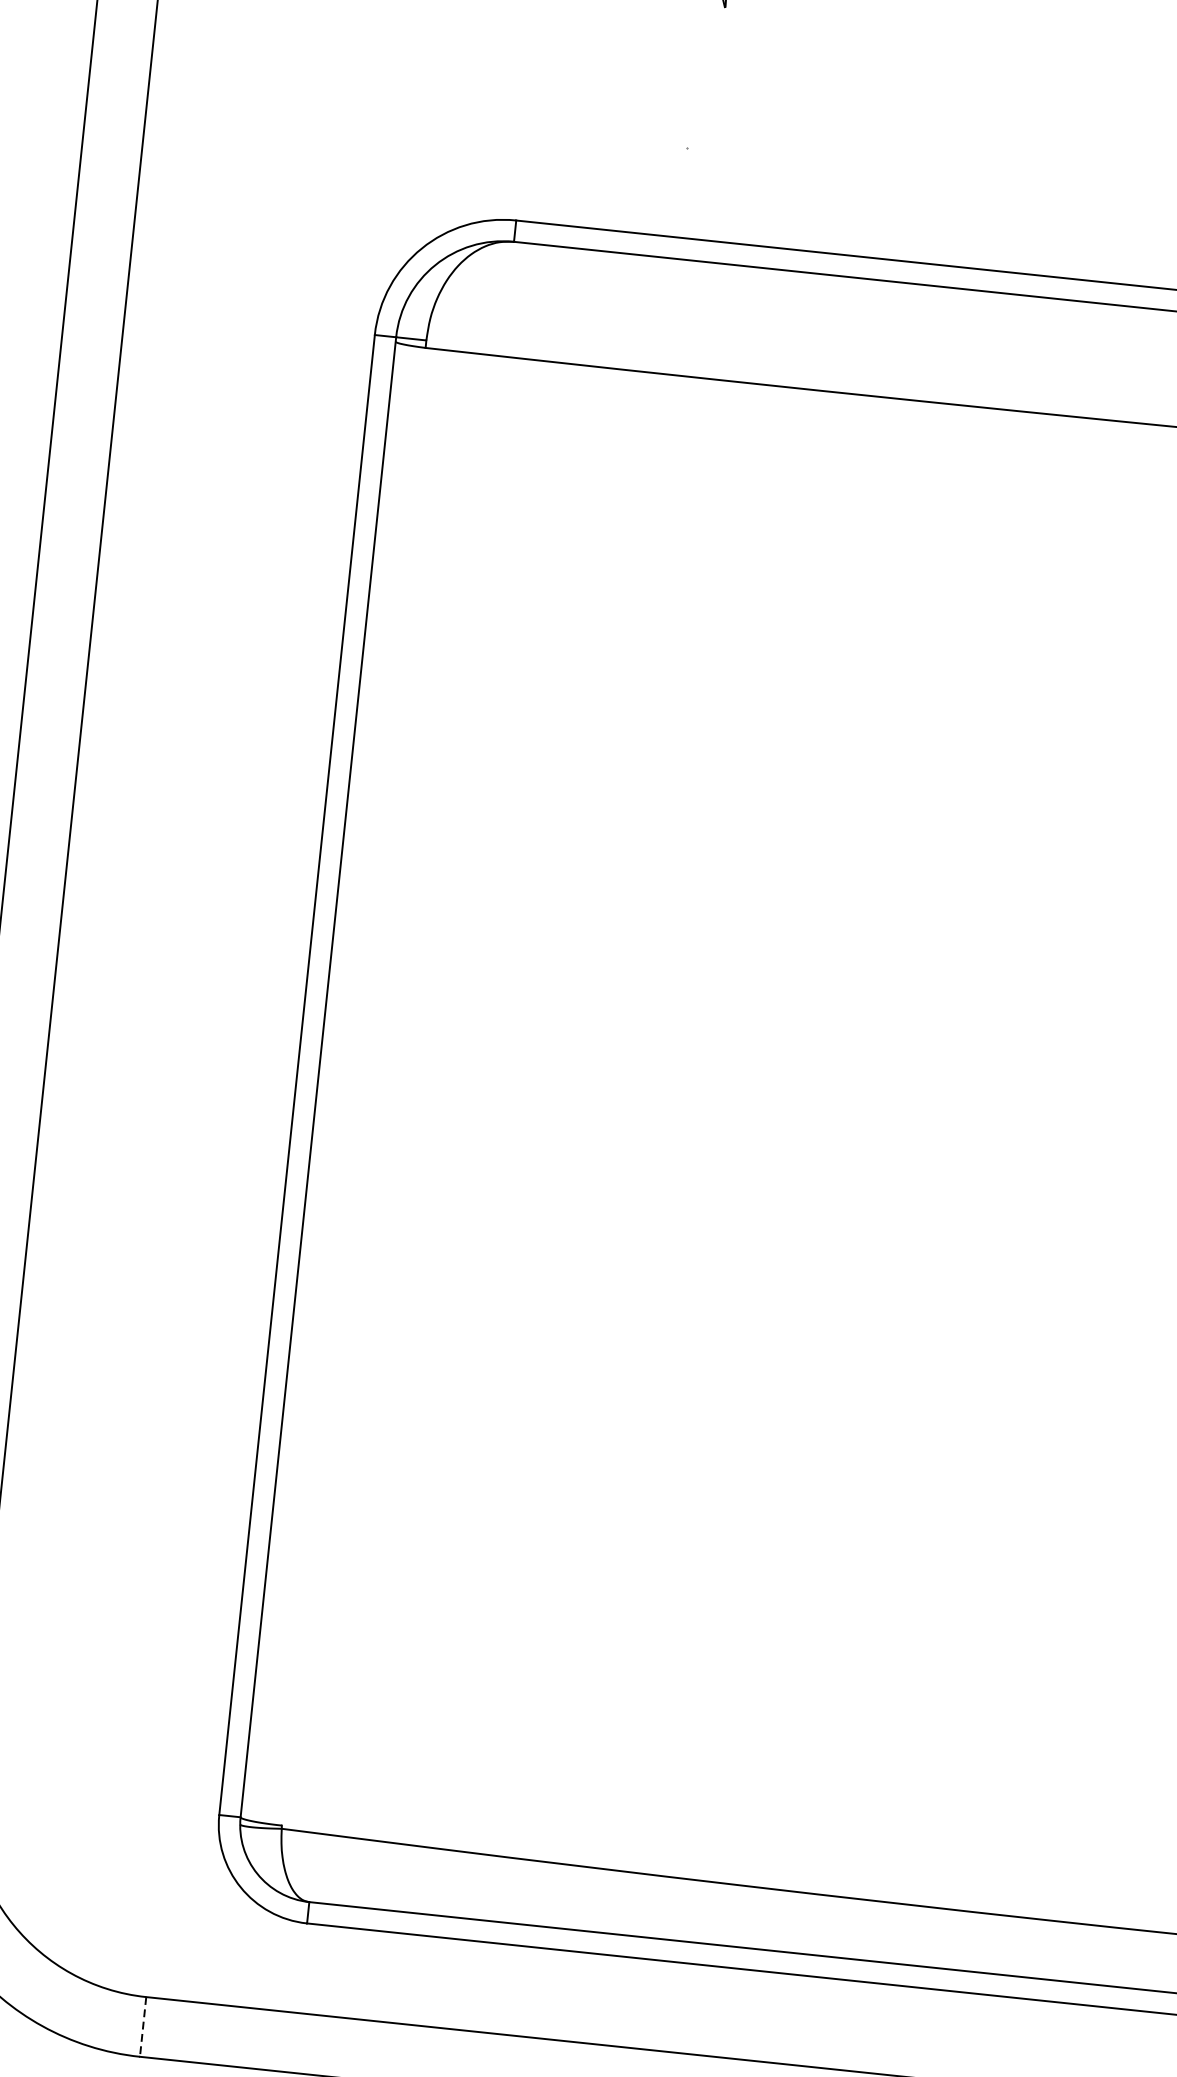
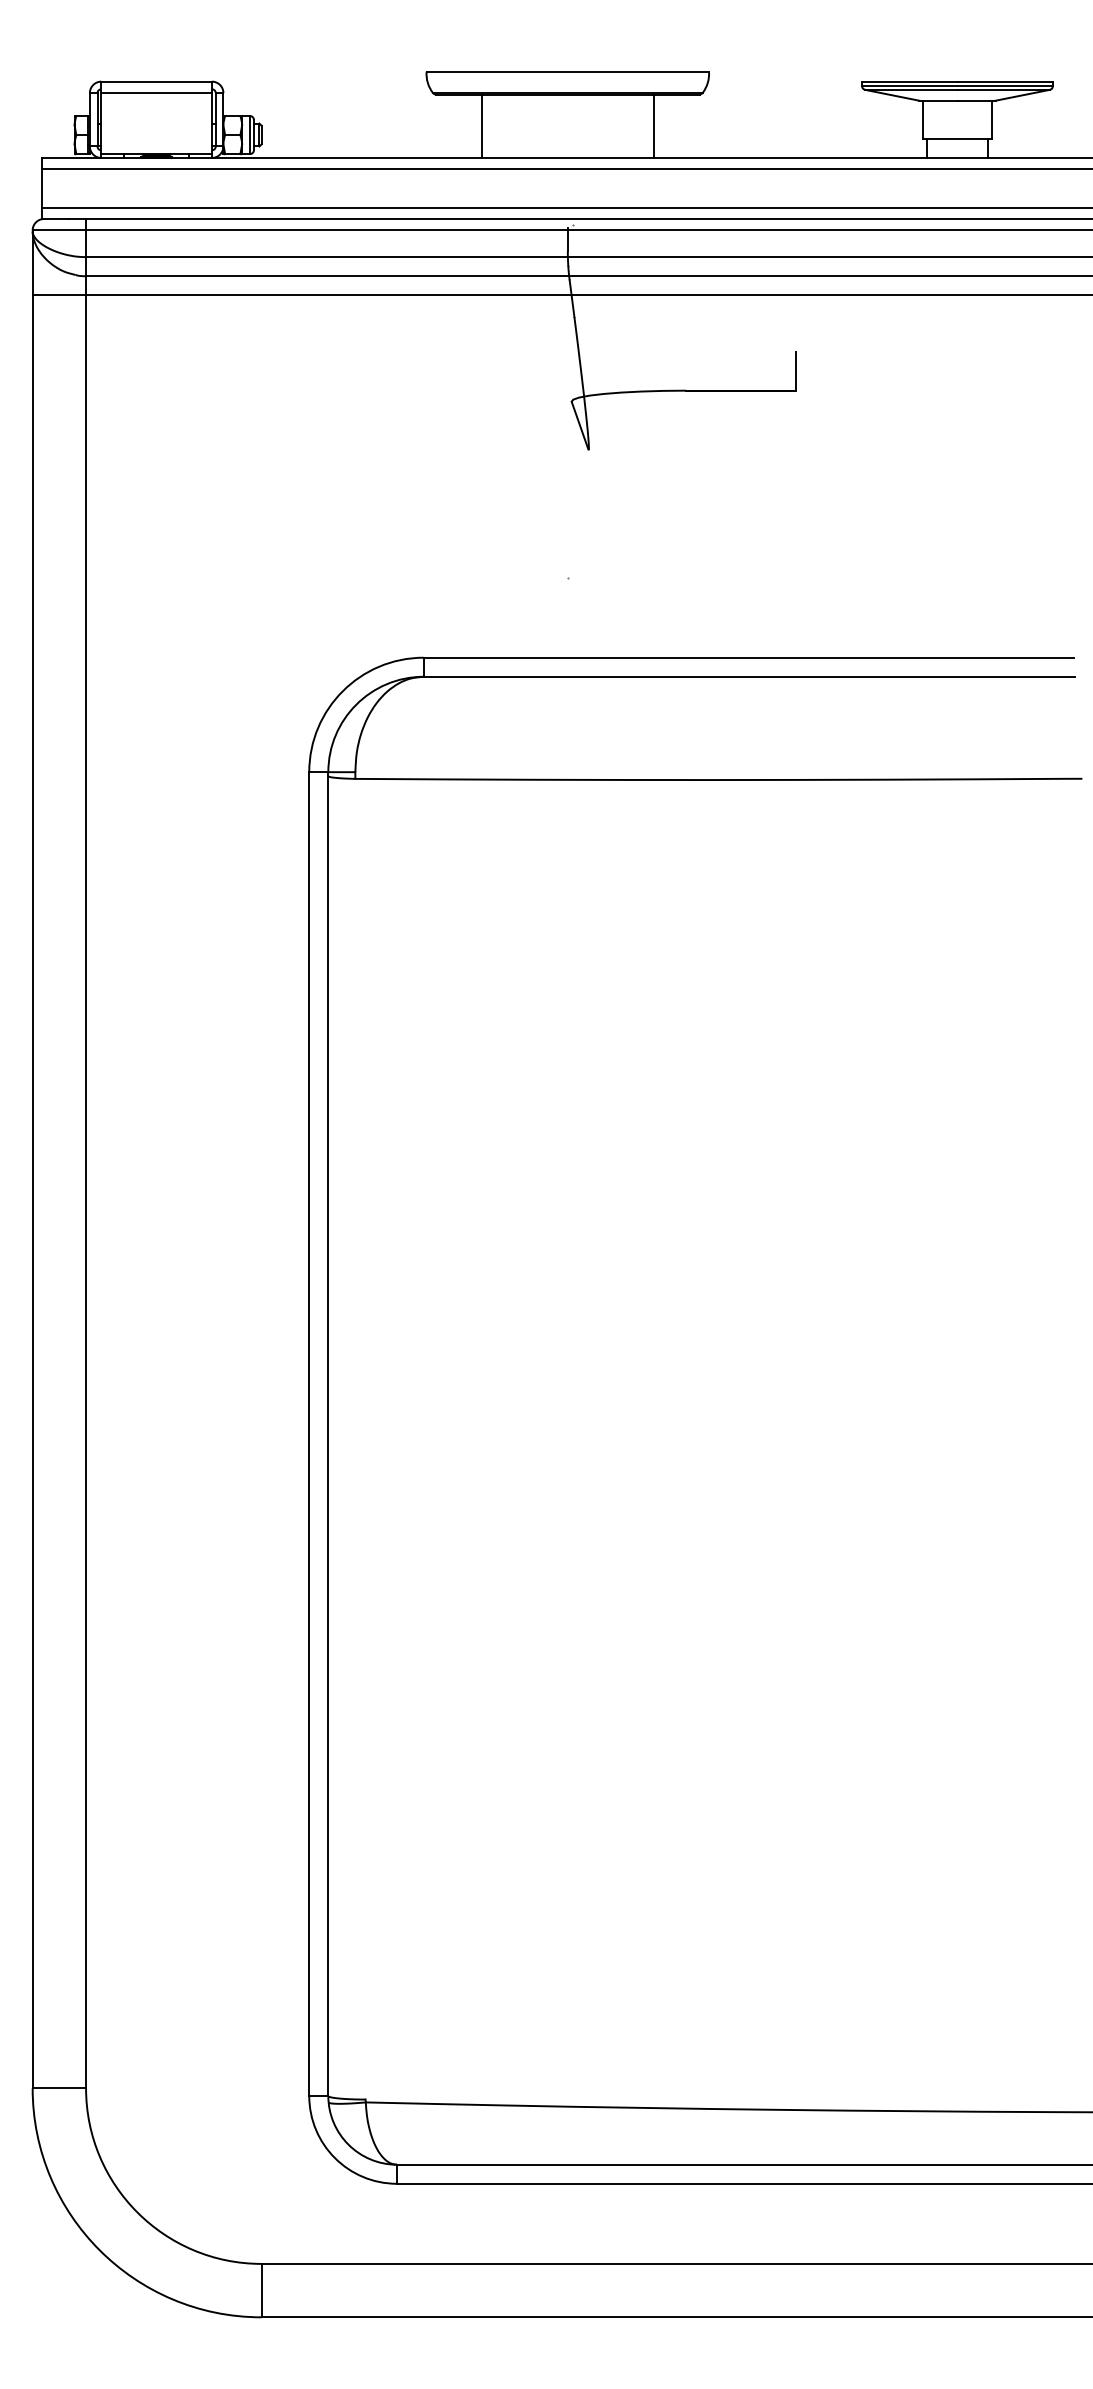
line: (143, 2026) -> (261, 2290), dashed -> solid

